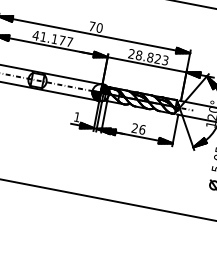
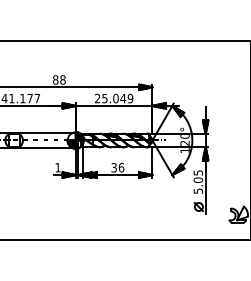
text: (96, 26) -> (59, 79), 70 -> 88
text: (152, 57) -> (117, 98), 28.823 -> 25.049
text: (134, 127) -> (113, 167), 26 -> 36

